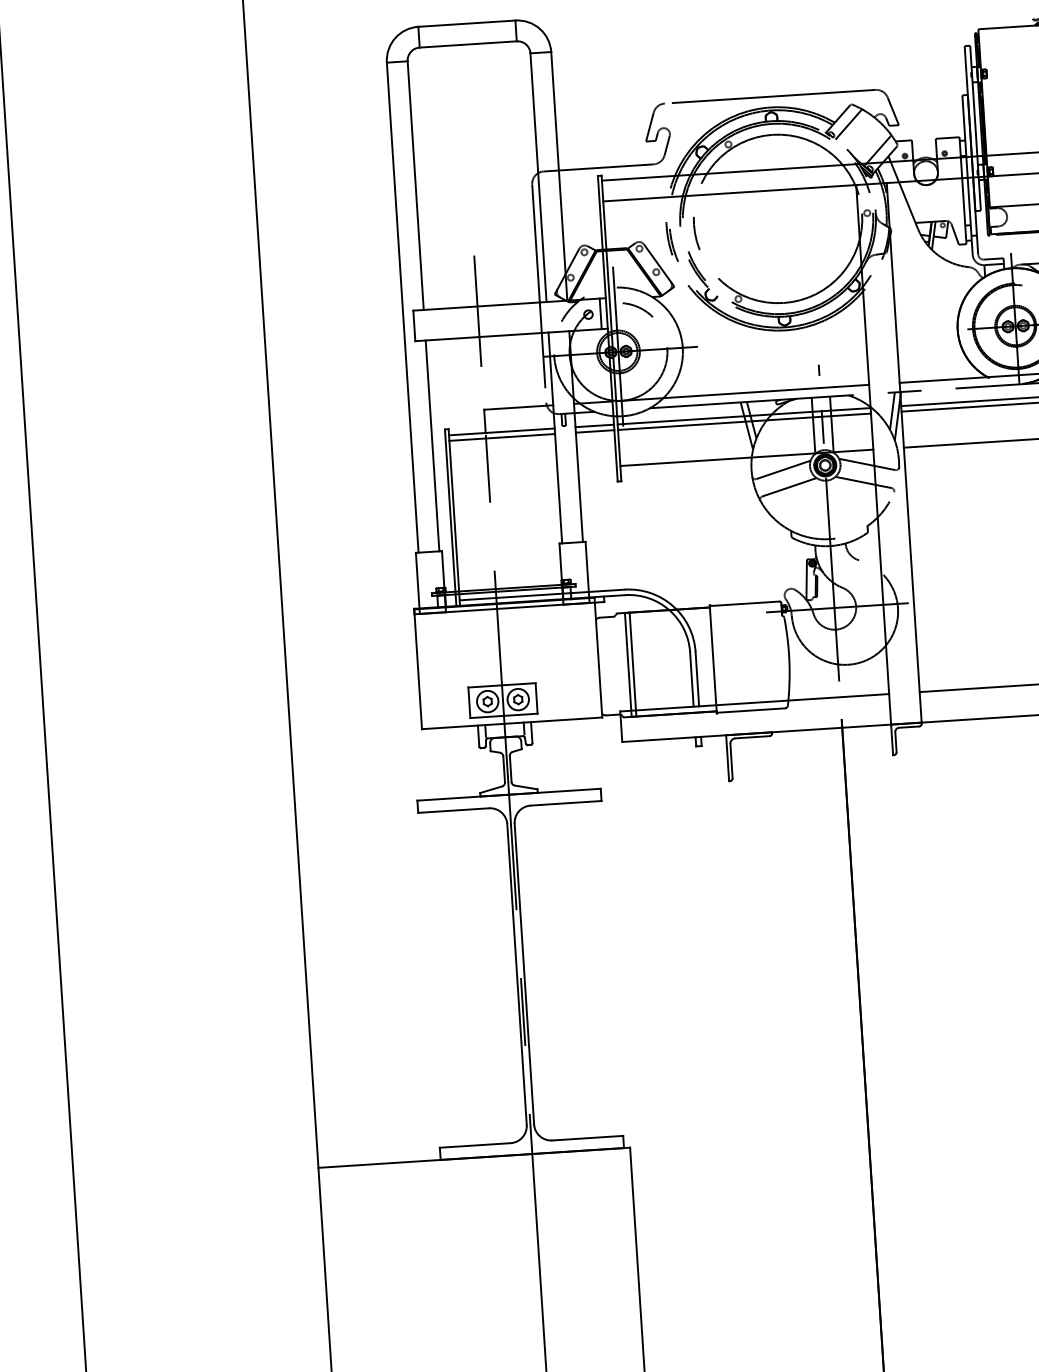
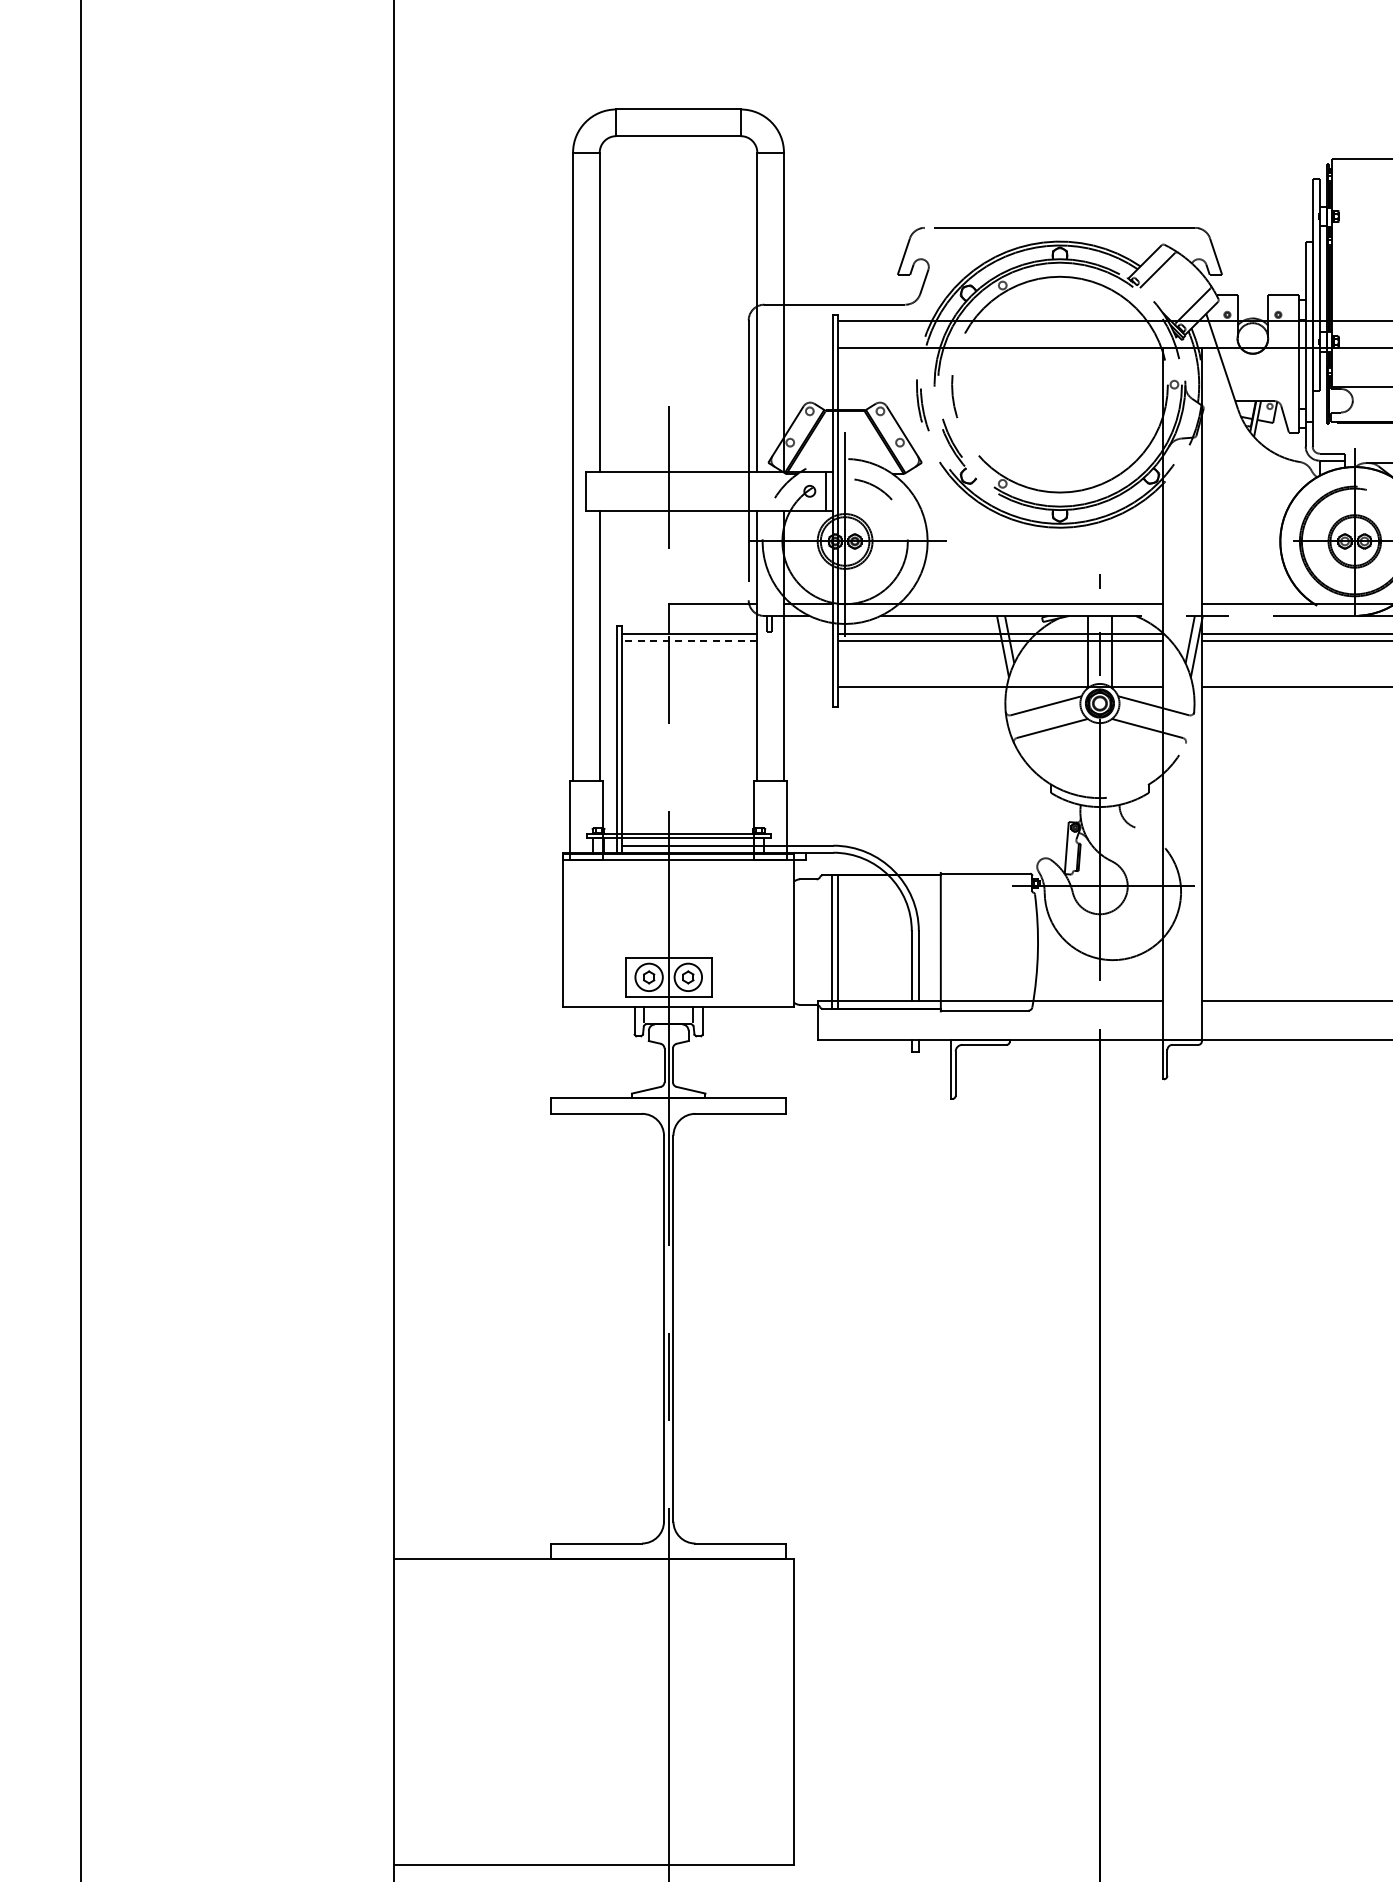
line: (594, 426) -> (808, 634), removed
line: (595, 431) -> (808, 641), removed
line: (502, 437) -> (689, 641), solid -> dashed

